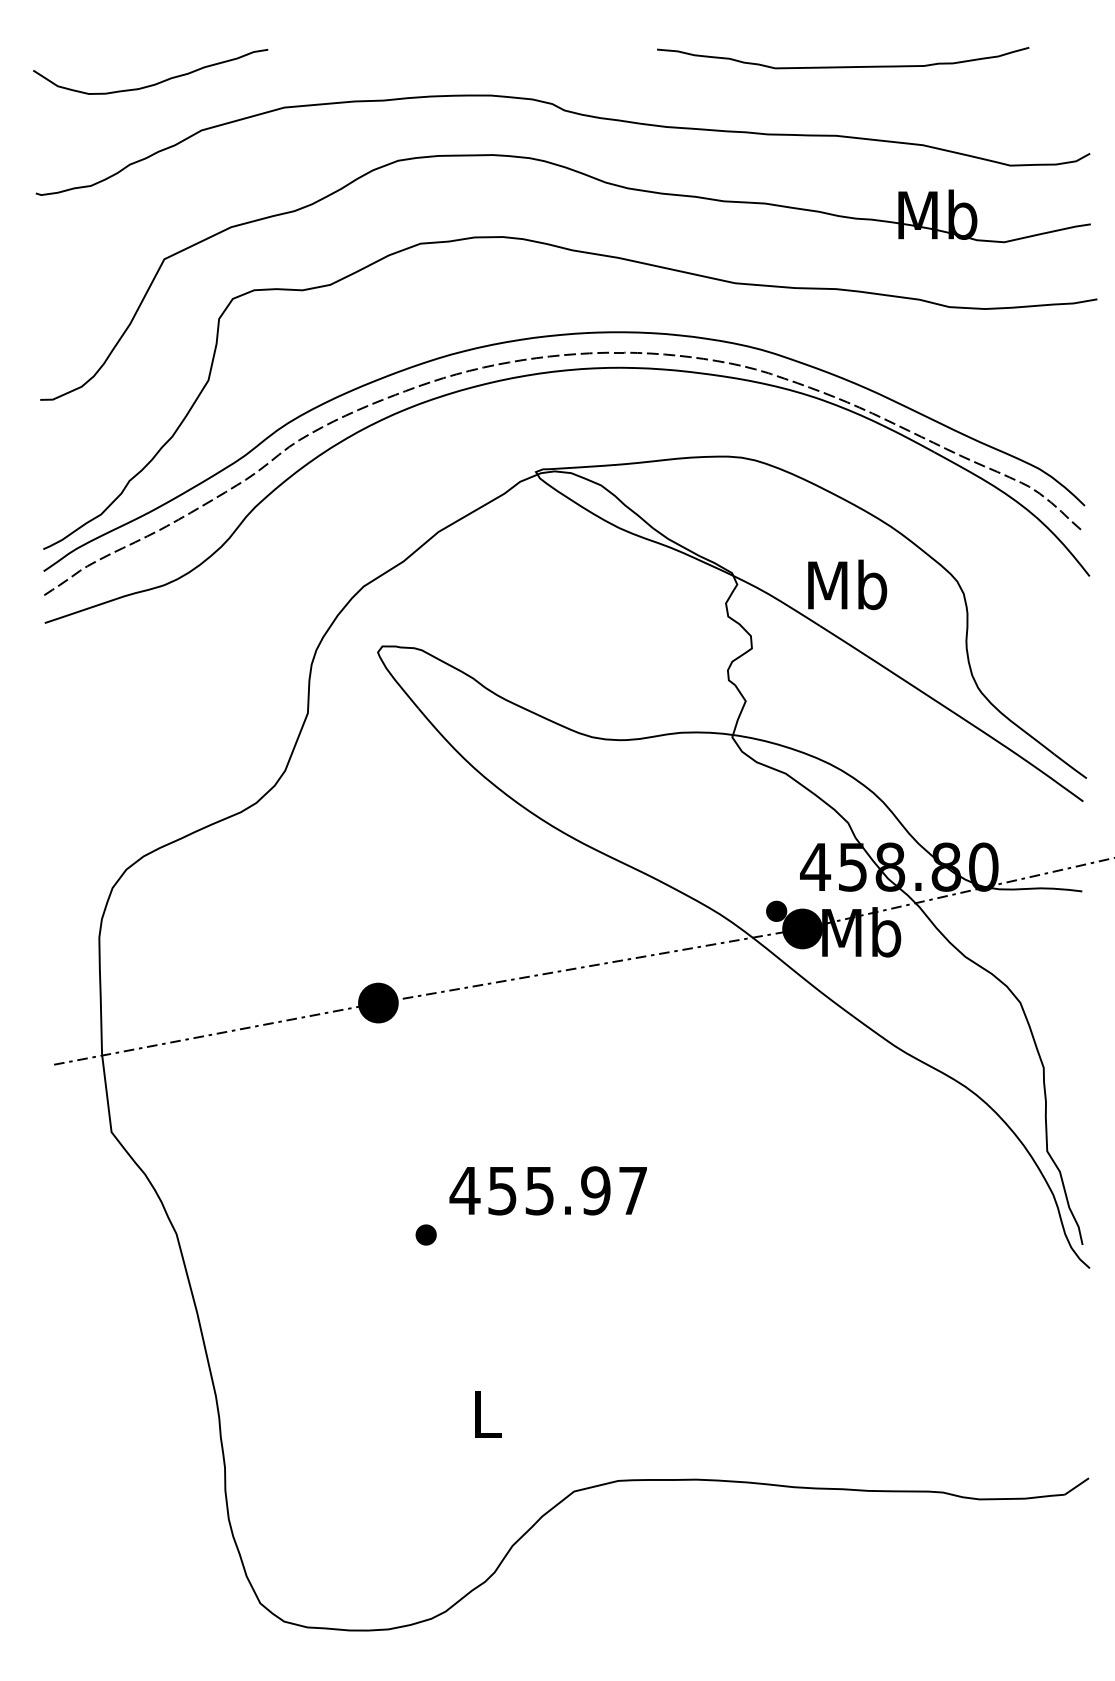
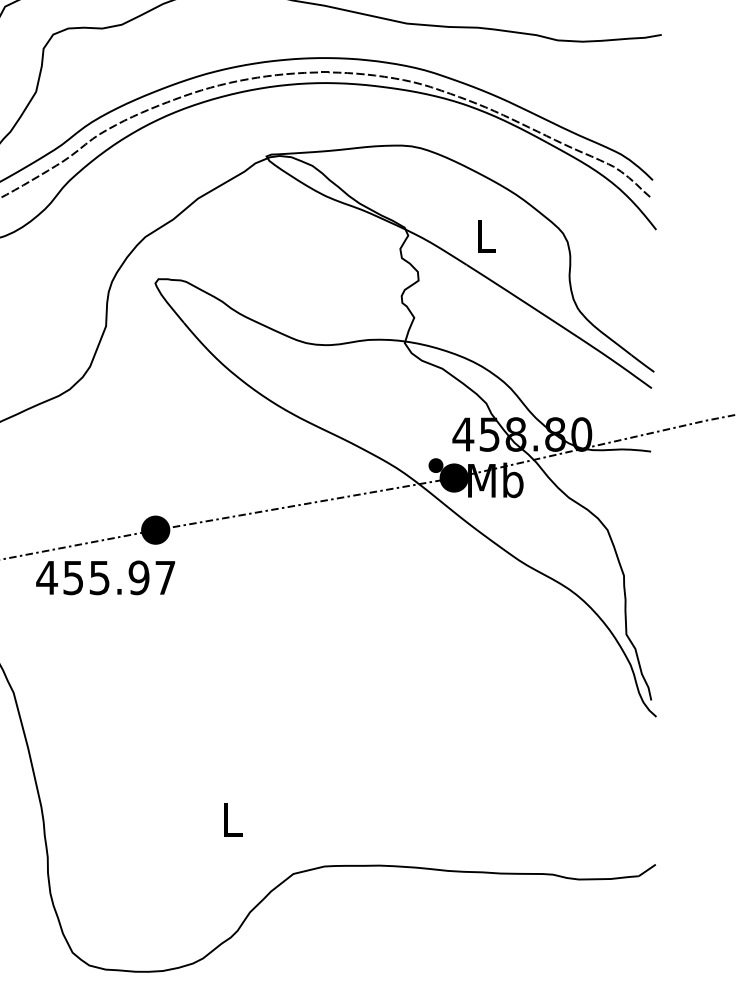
text: (847, 584) -> (485, 235), Mb -> L
text: (547, 1190) -> (105, 577), moved
part: (425, 1234) -> (188, 693), removed

